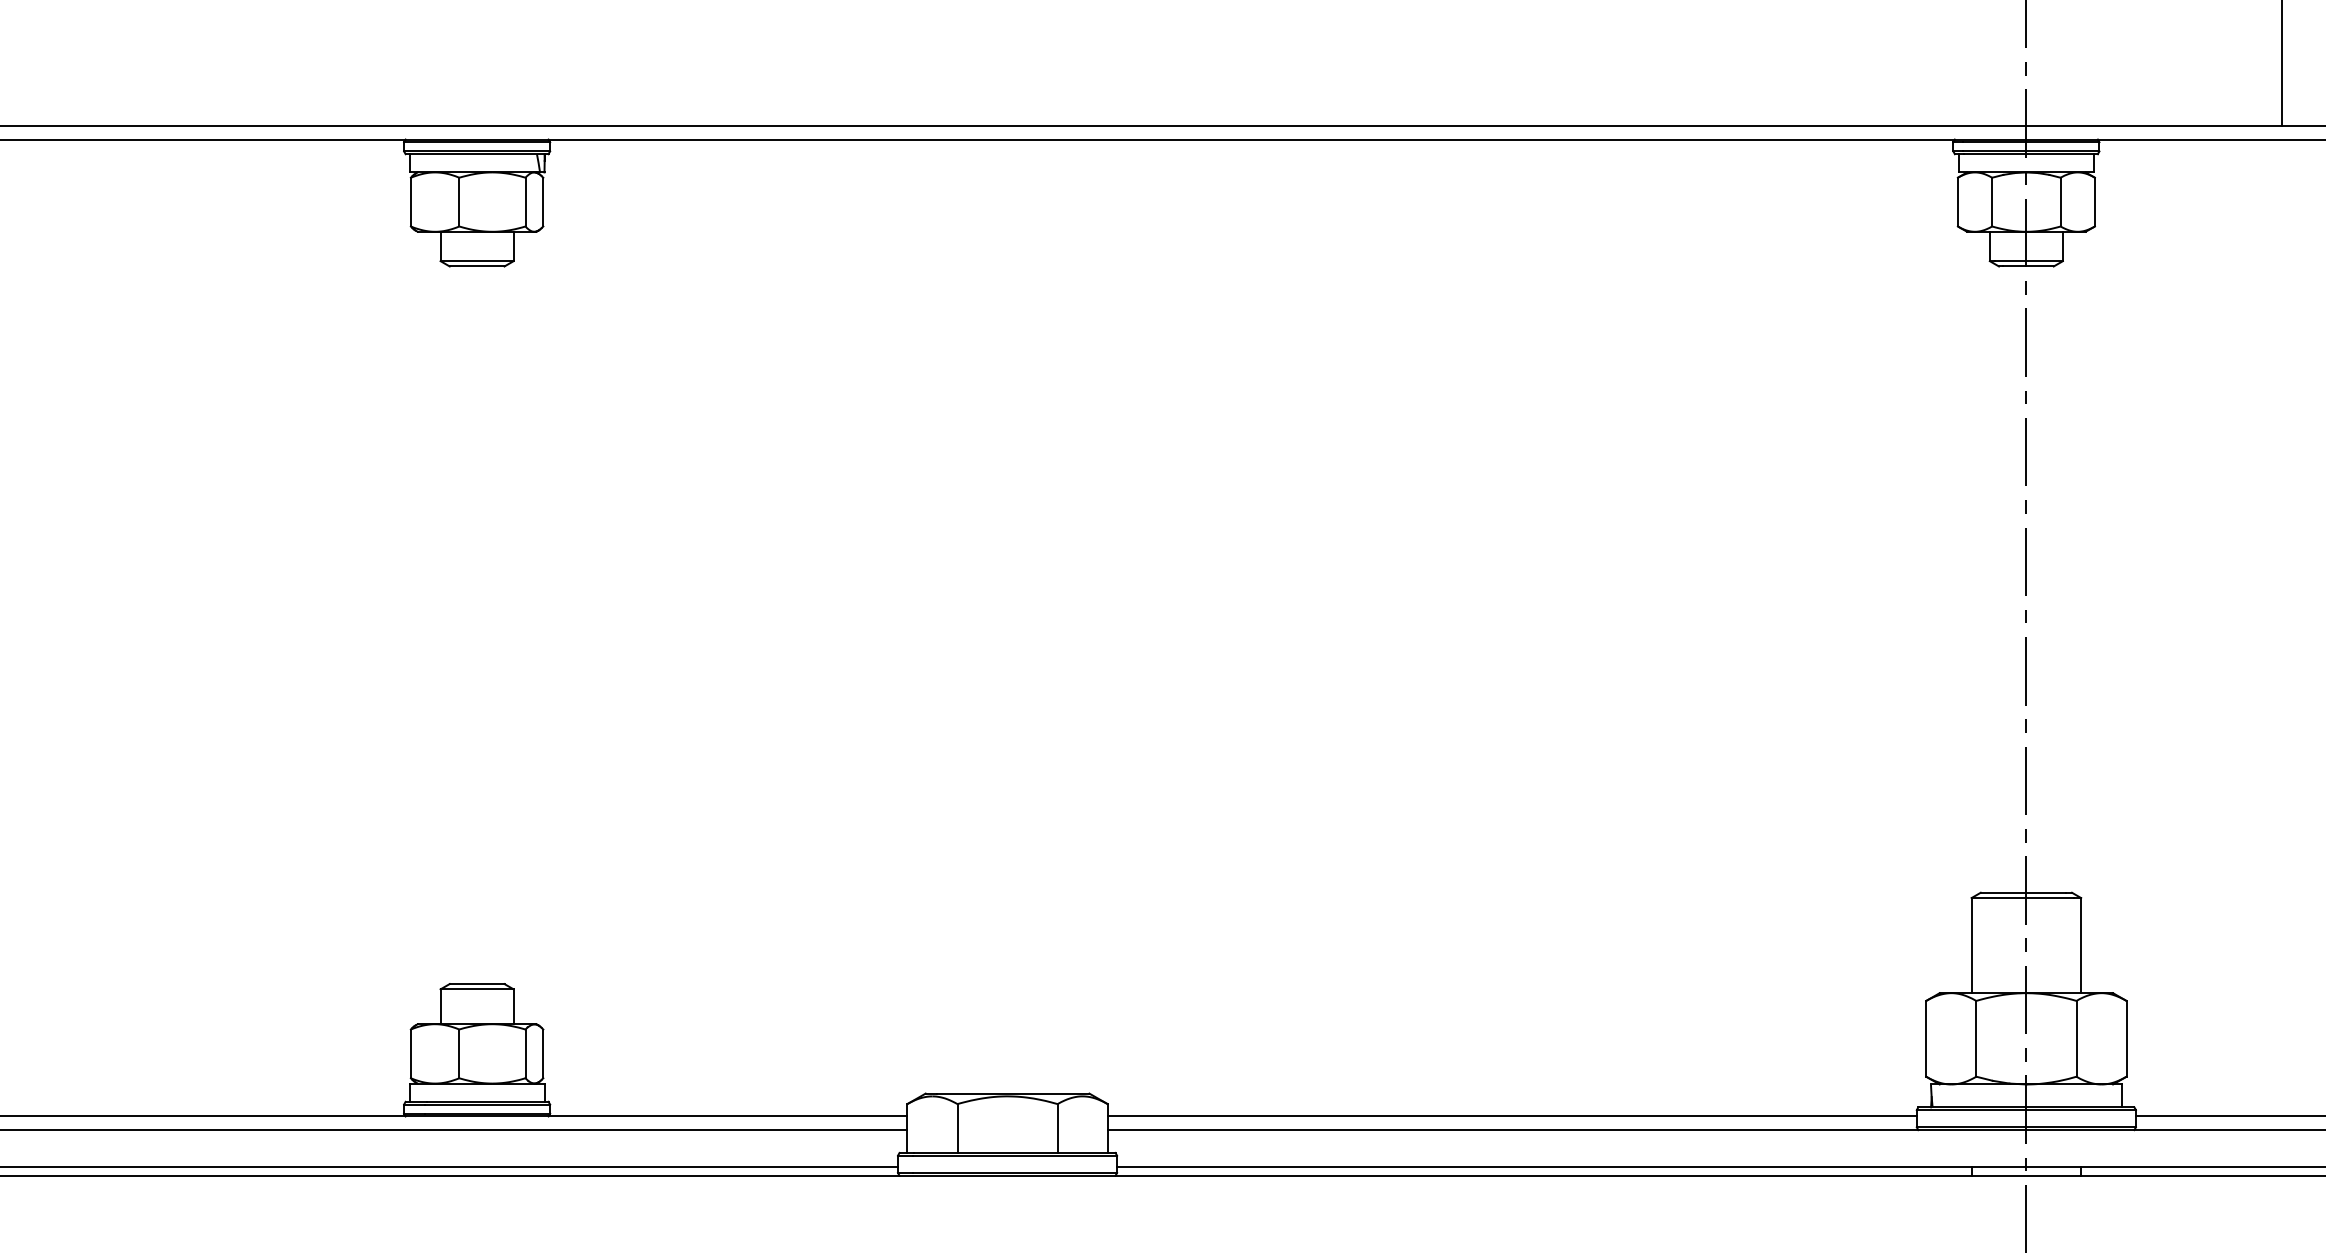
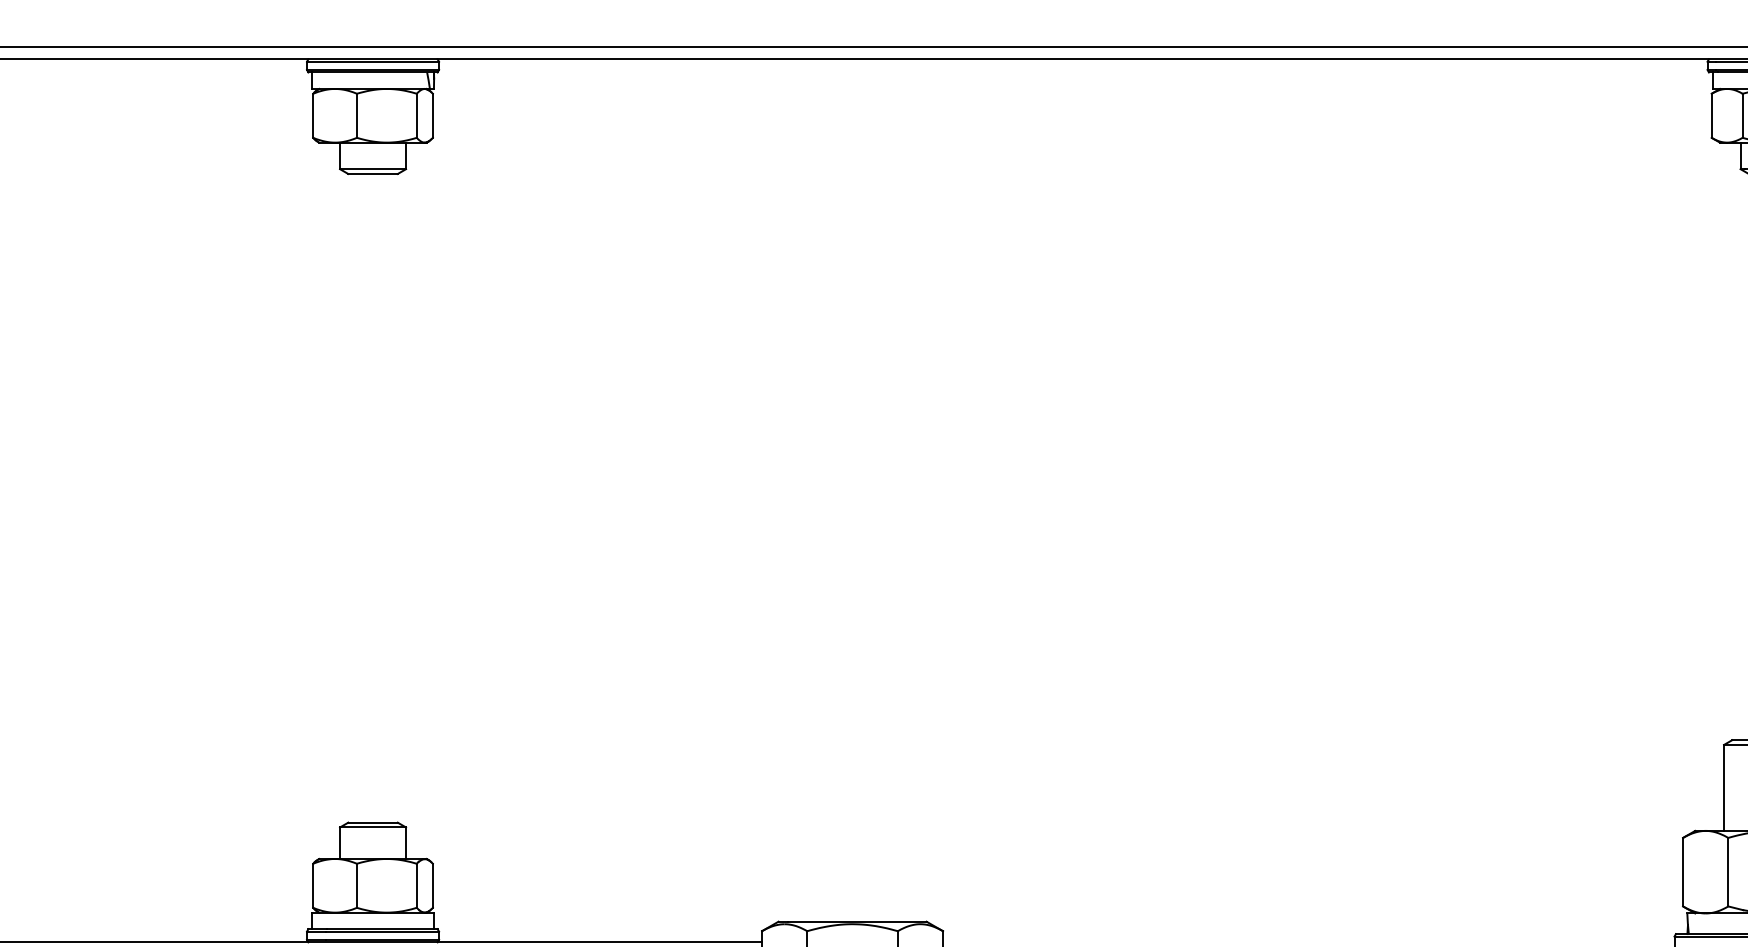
line: (1511, 1116) -> (1308, 942), removed

